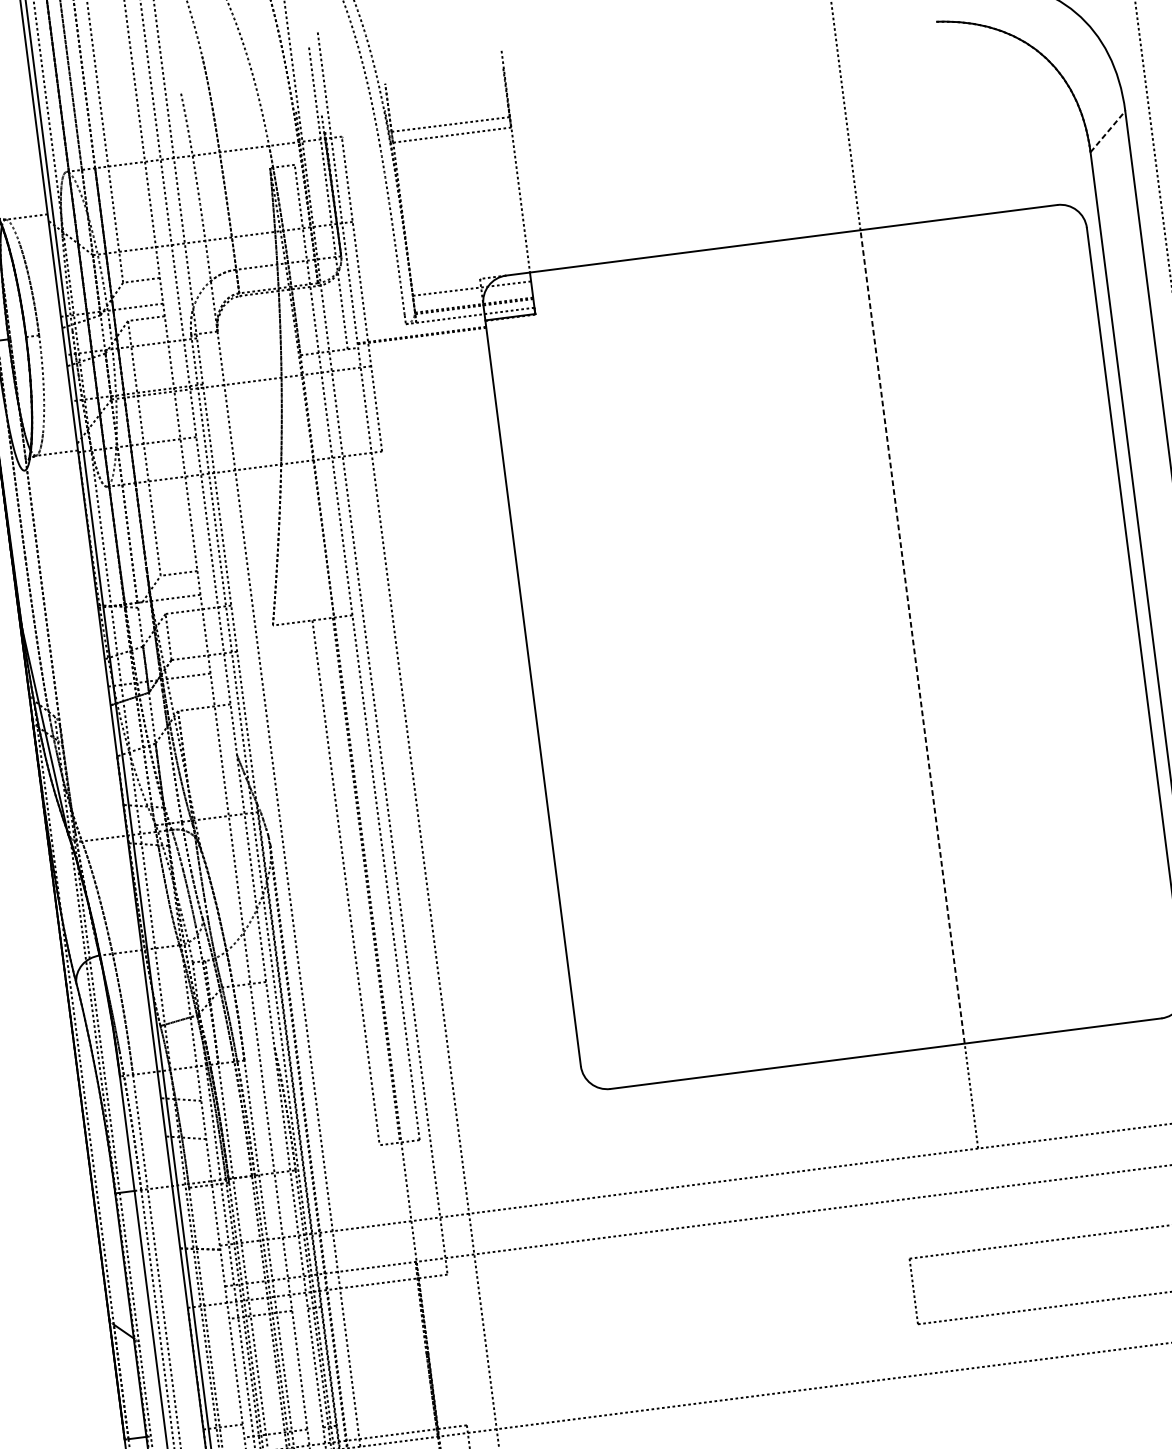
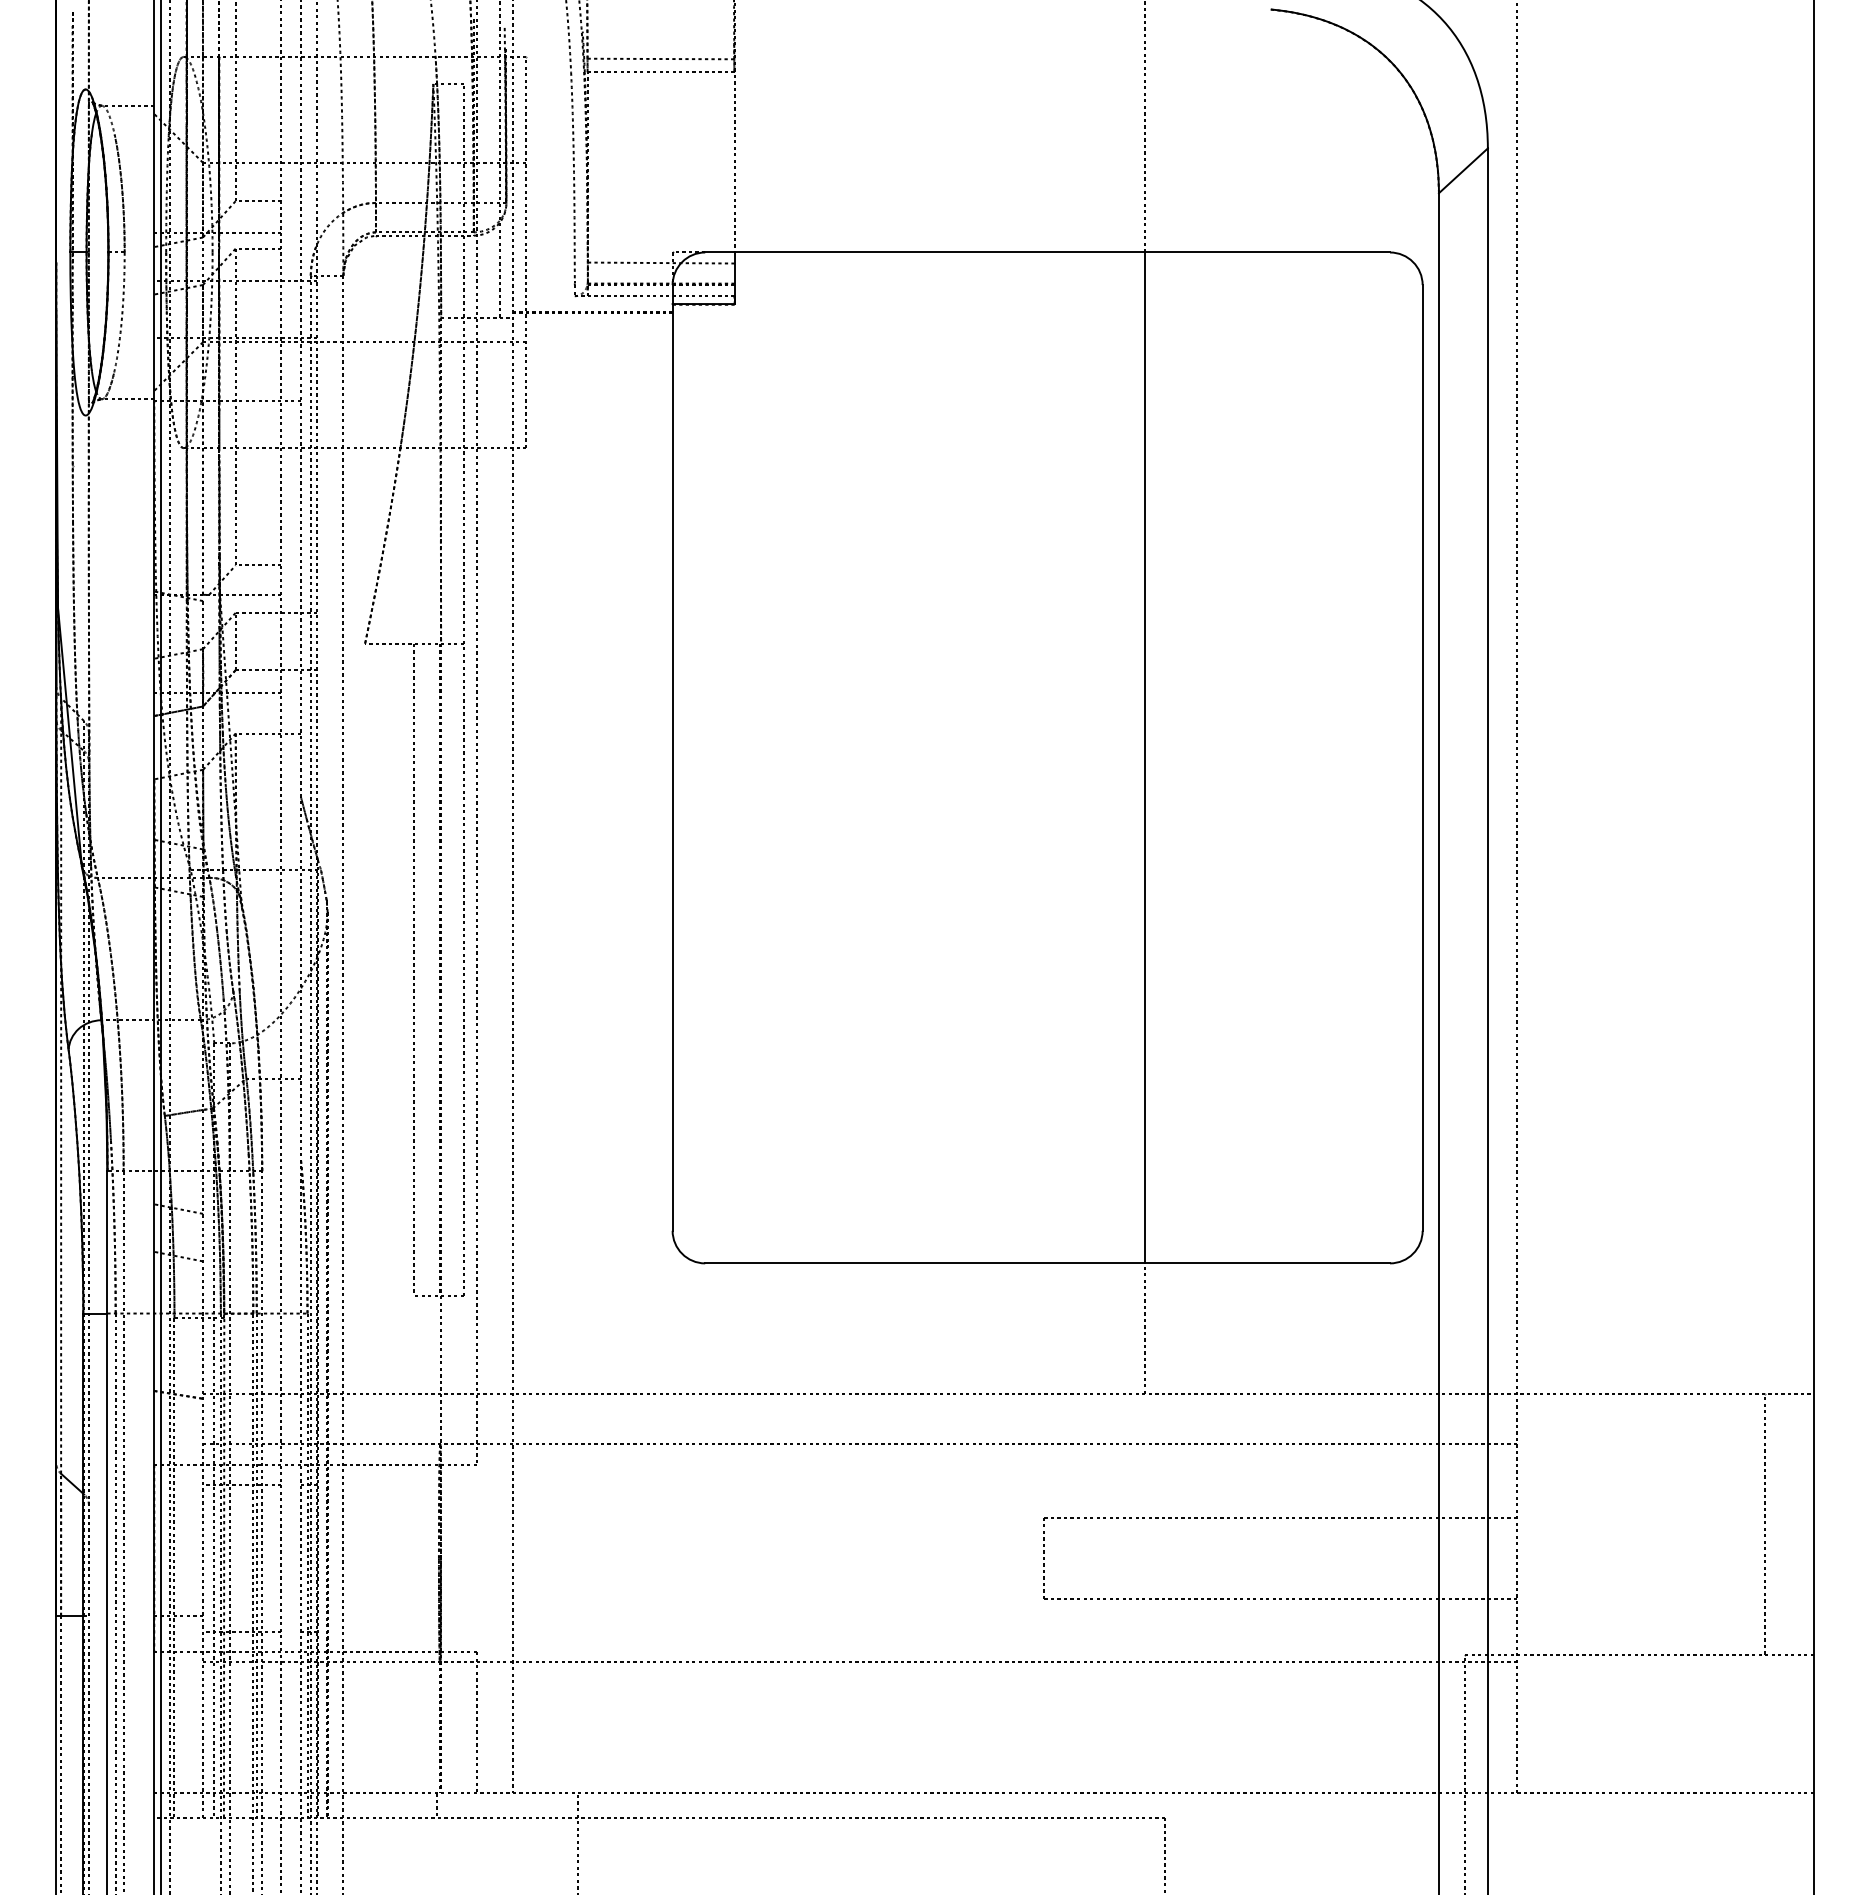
line: (1107, 131) -> (1463, 170), dashed -> solid
line: (912, 636) -> (1145, 757), dashed -> solid

